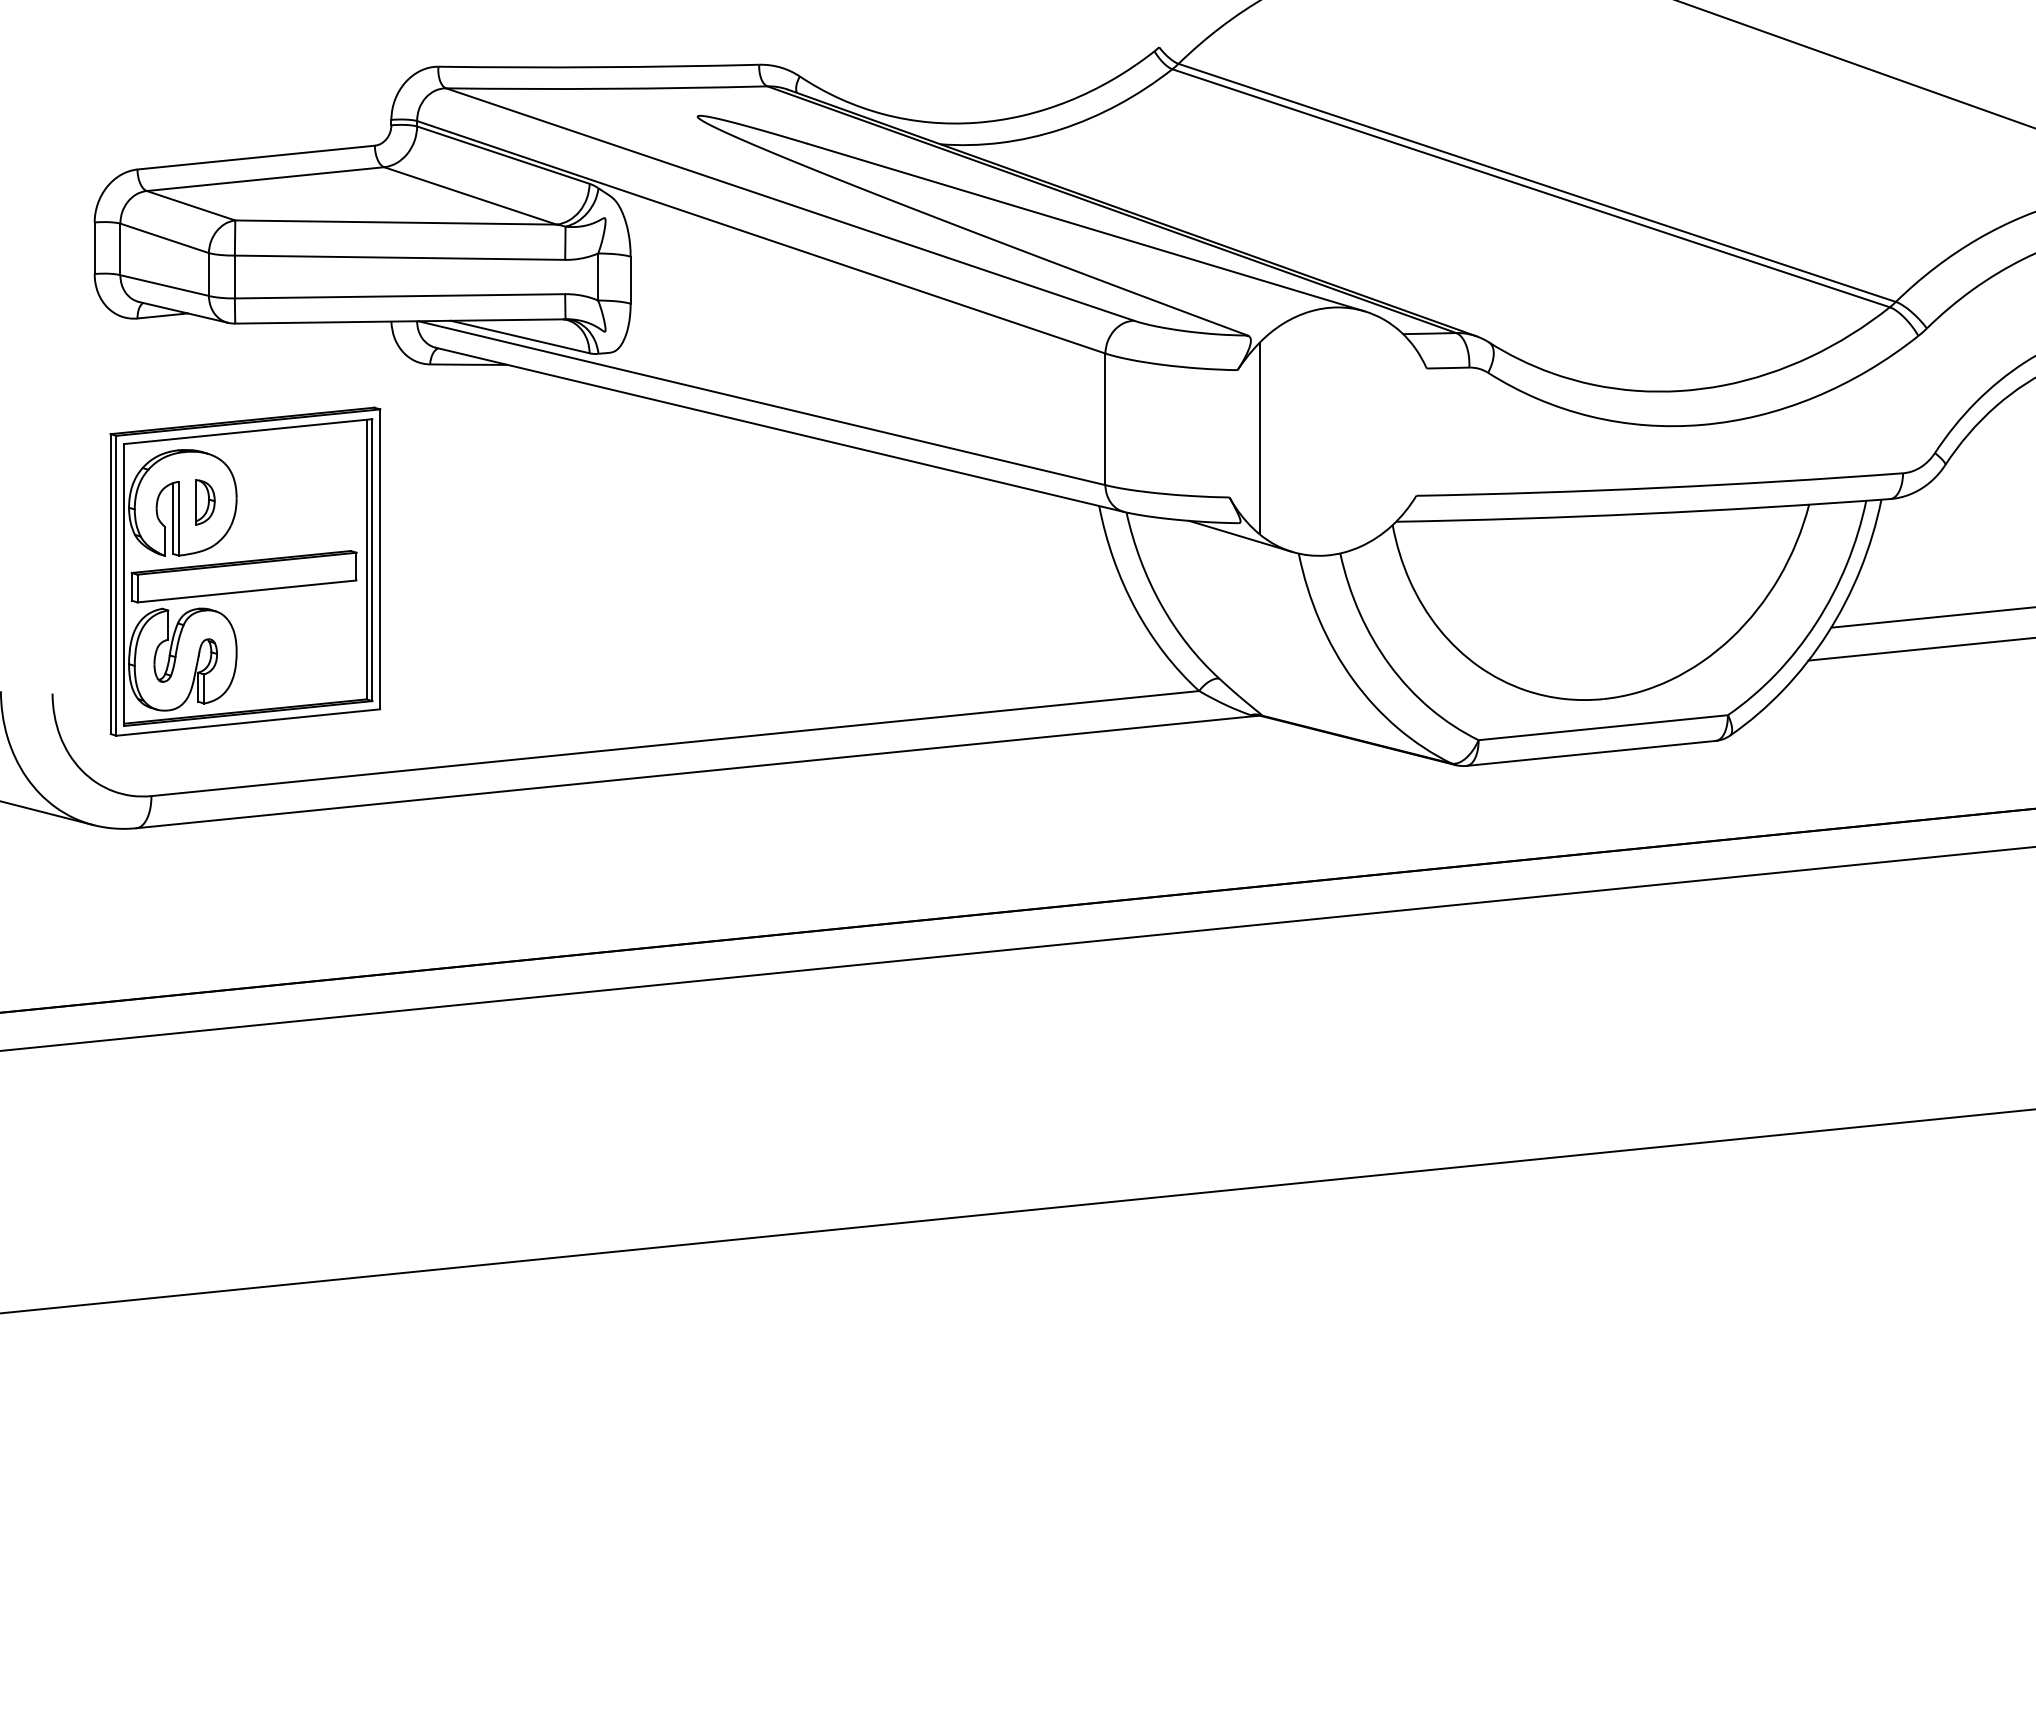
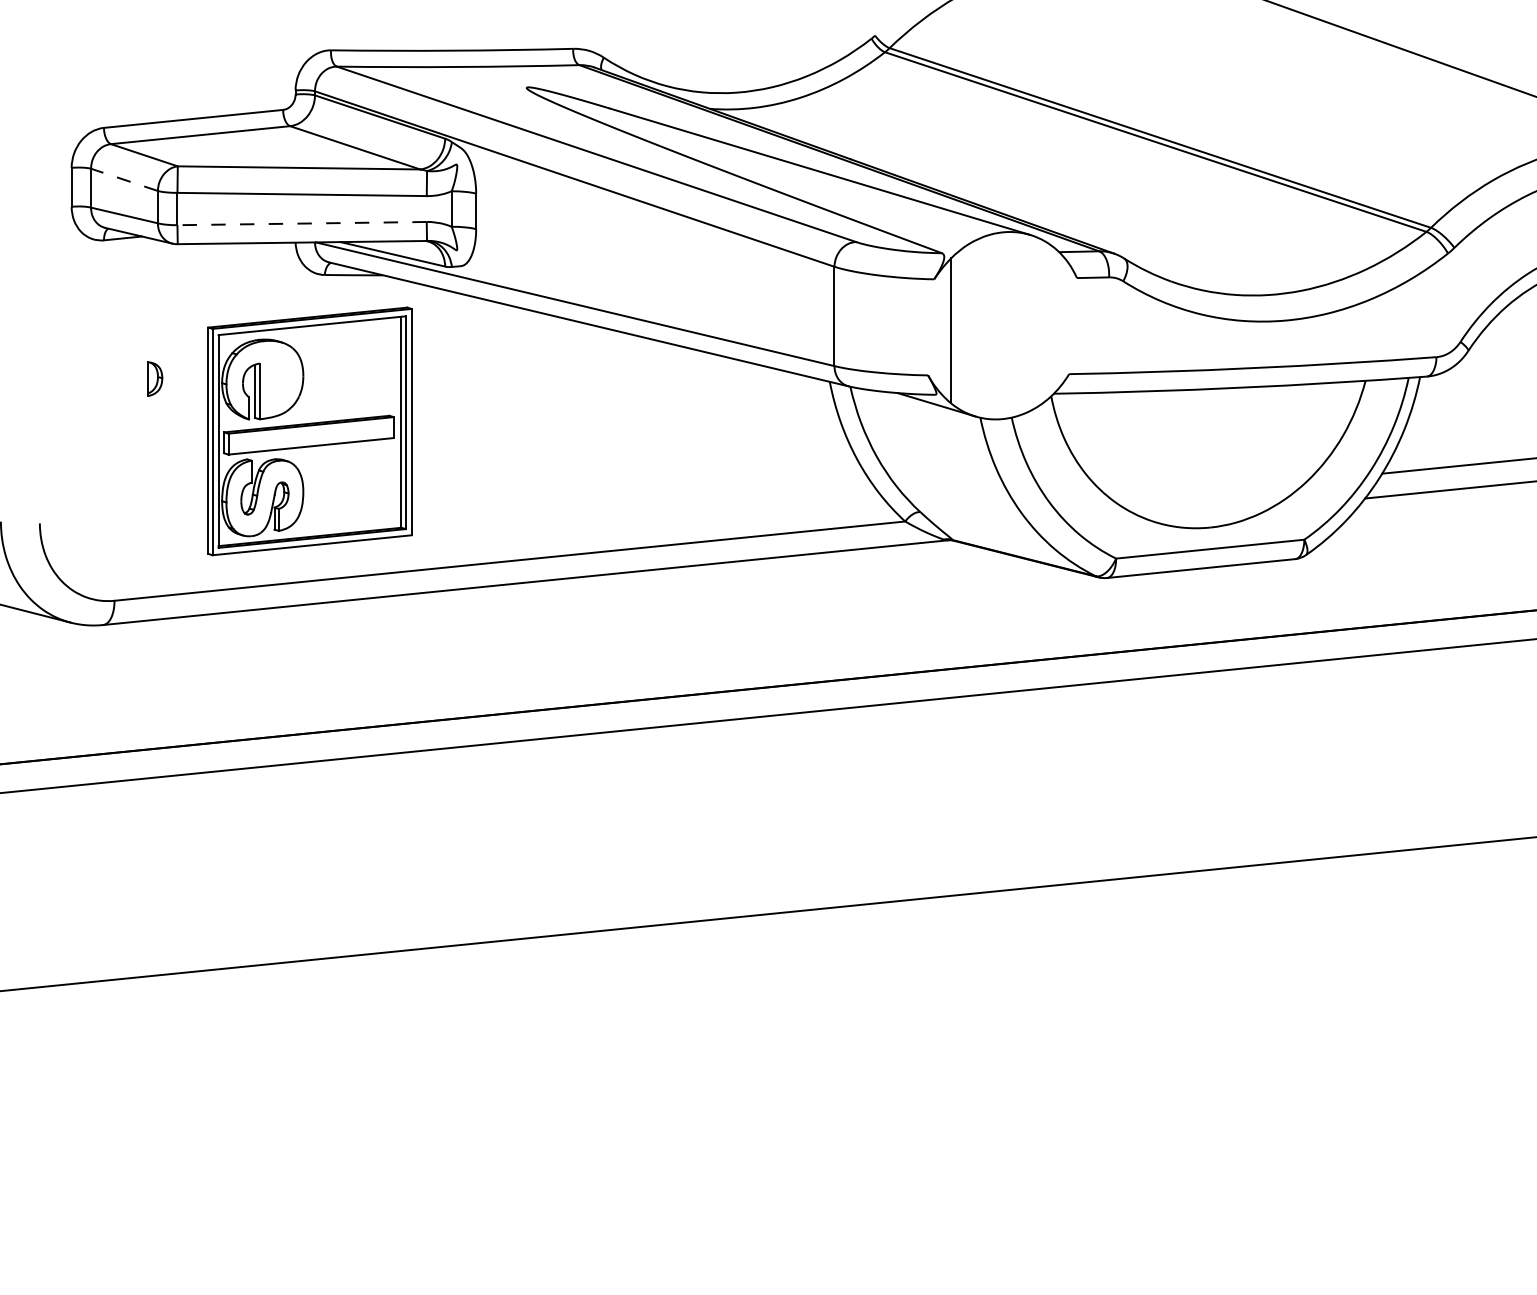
line: (164, 238) -> (124, 179), solid -> dashed
line: (399, 296) -> (301, 223), solid -> dashed
part: (245, 571) -> (310, 431), moved

